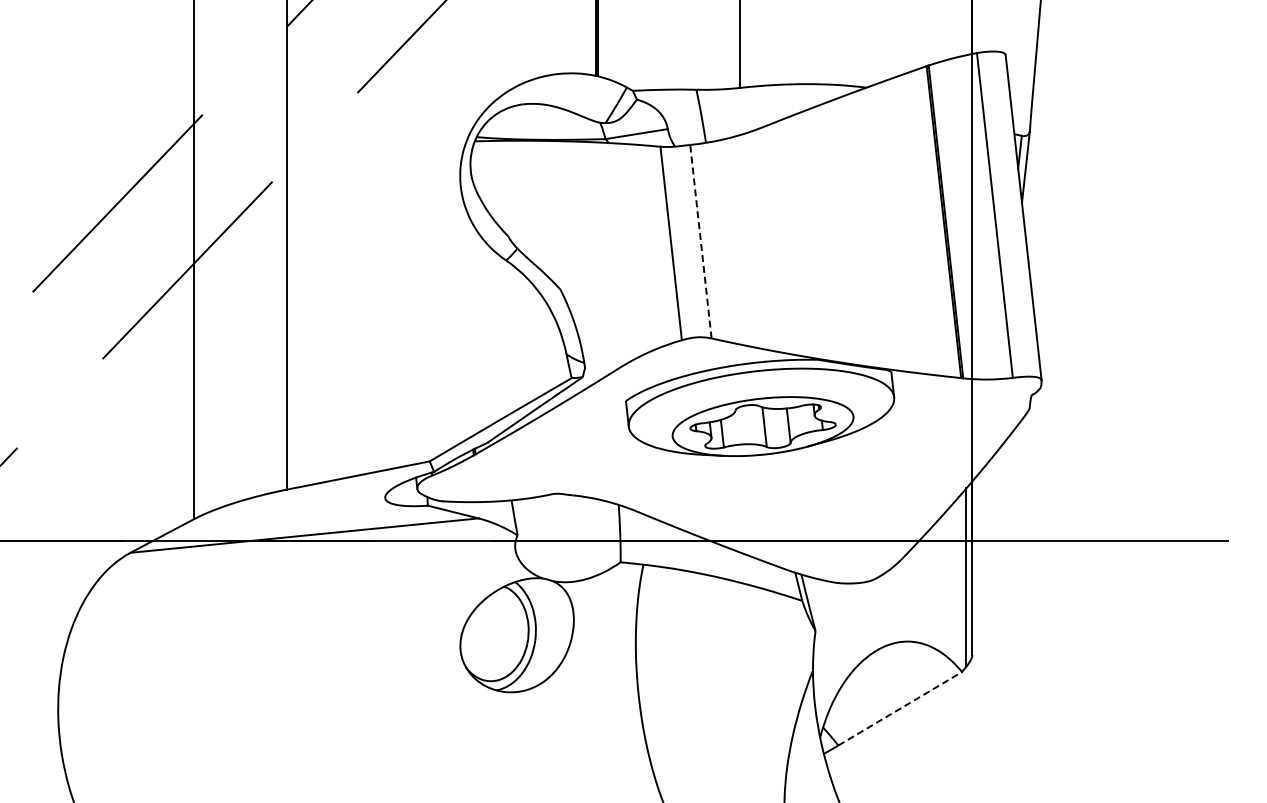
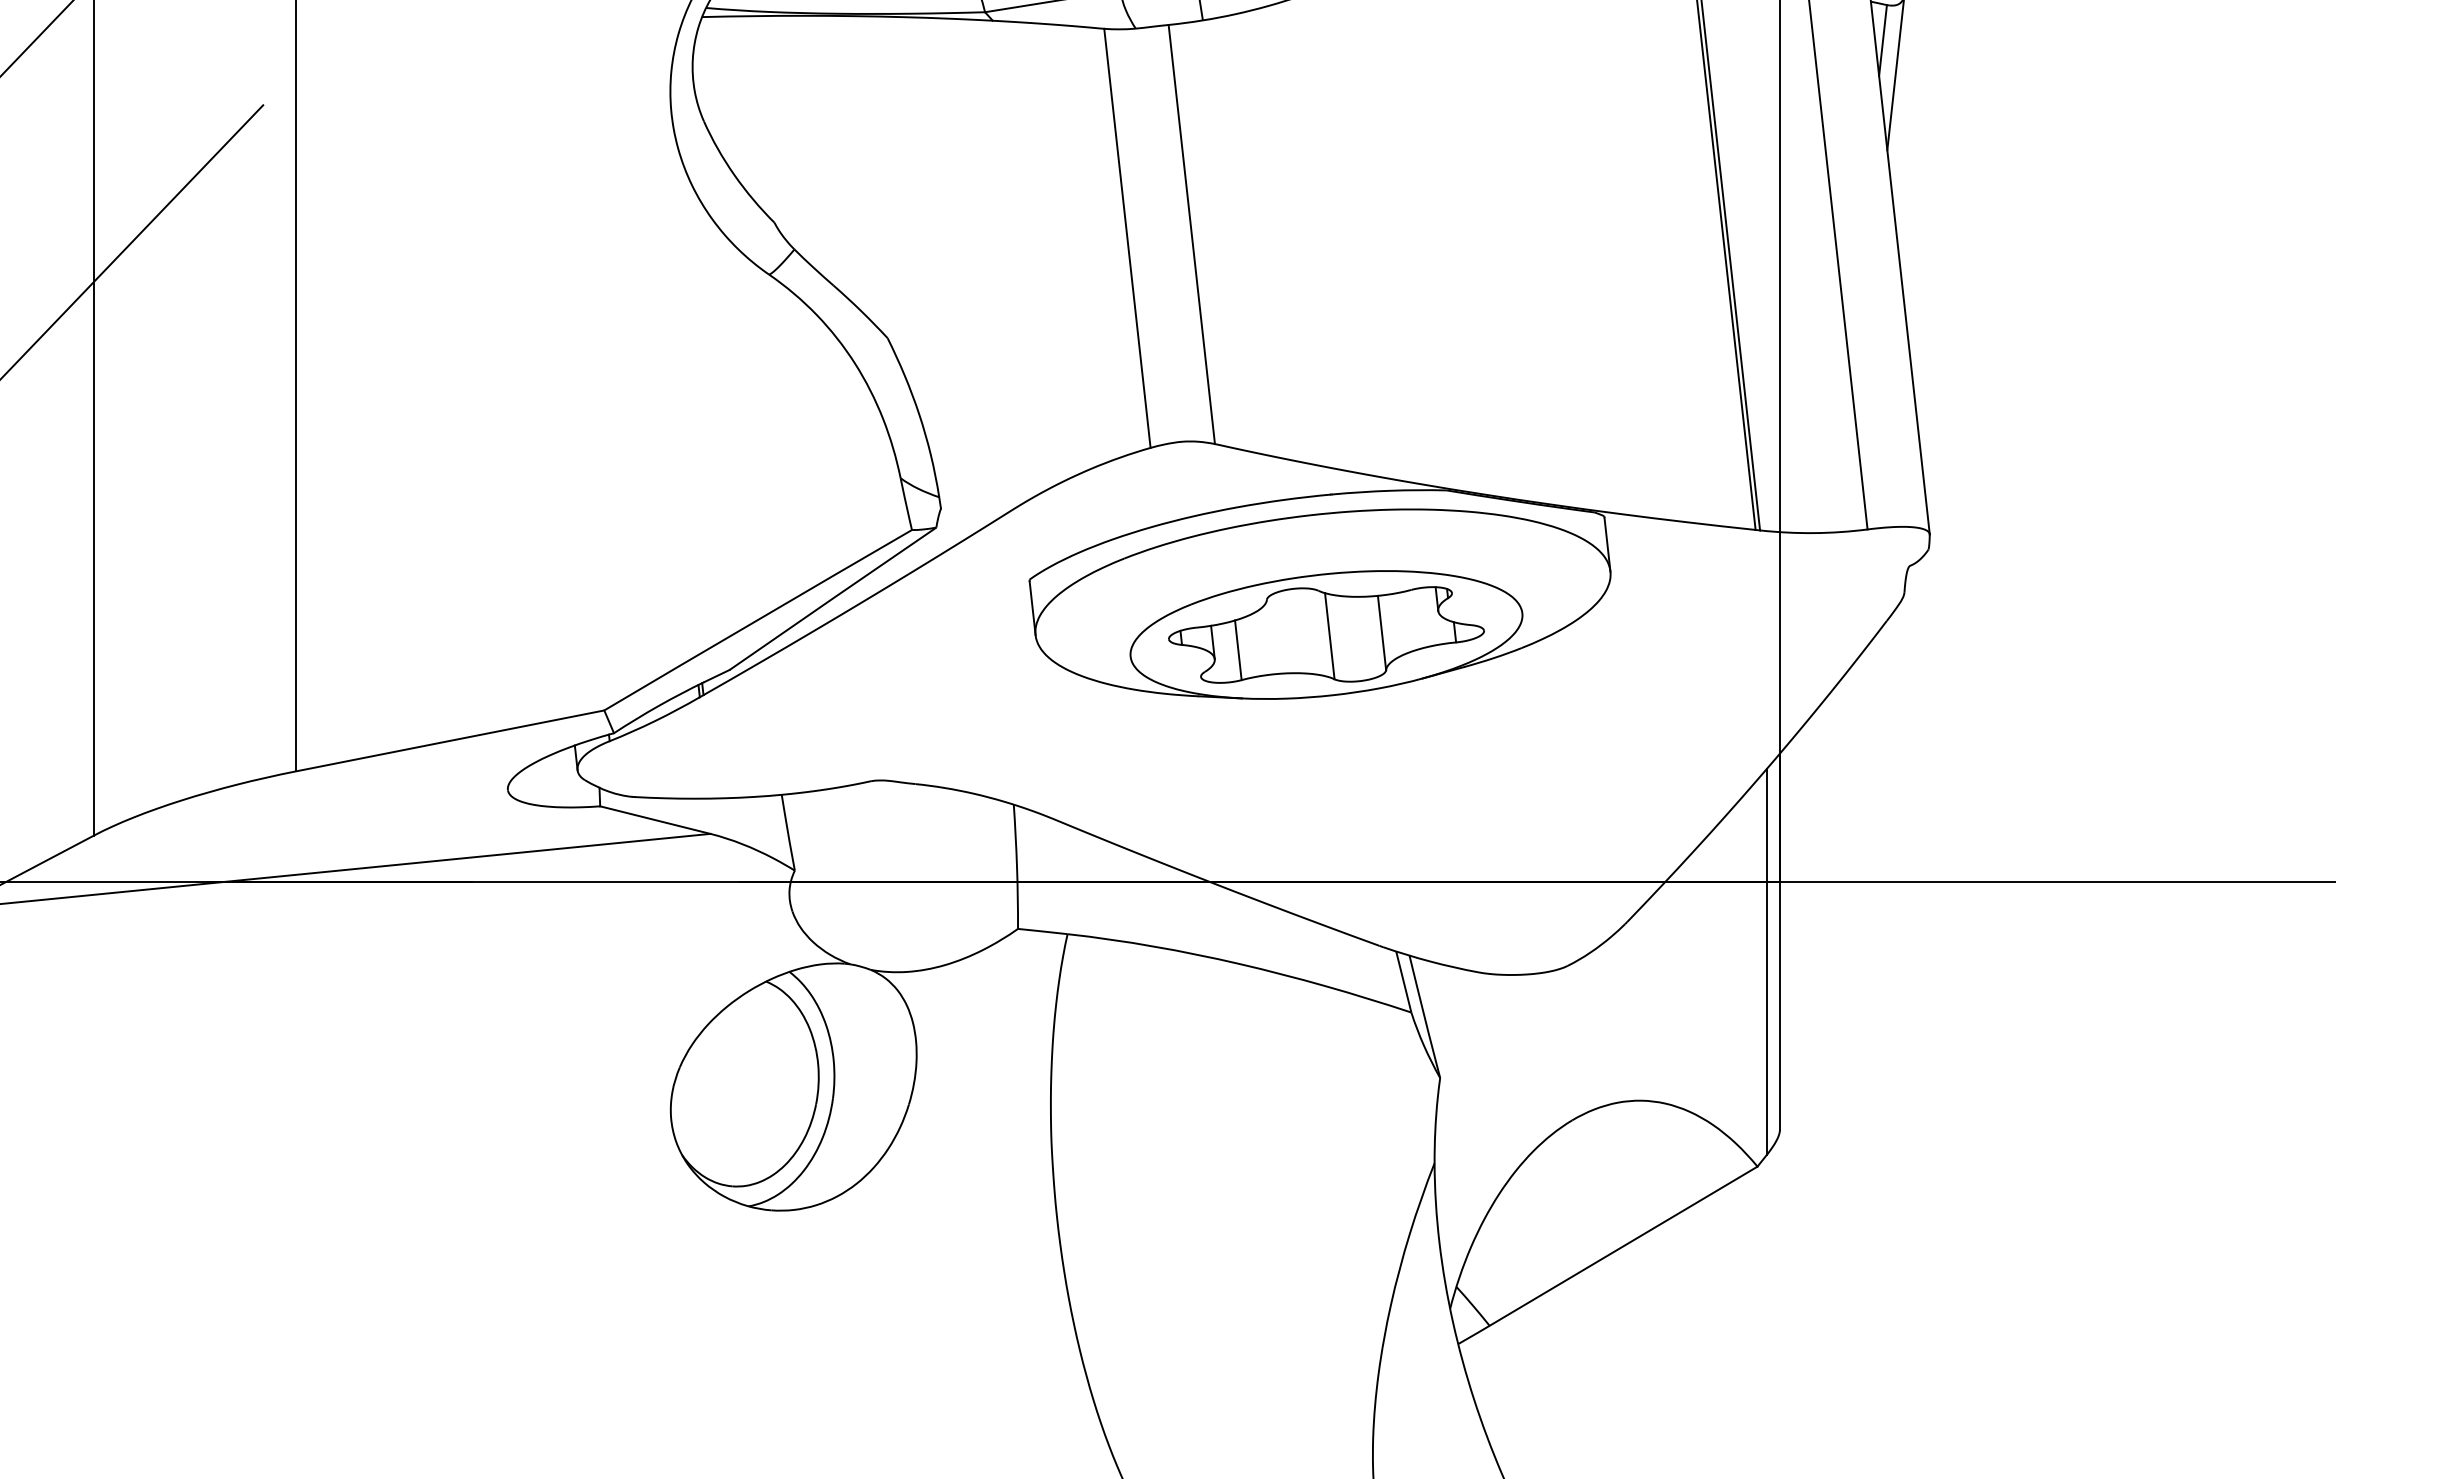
line: (700, 241) -> (1190, 234), dashed -> solid
line: (900, 708) -> (1624, 1245), dashed -> solid

